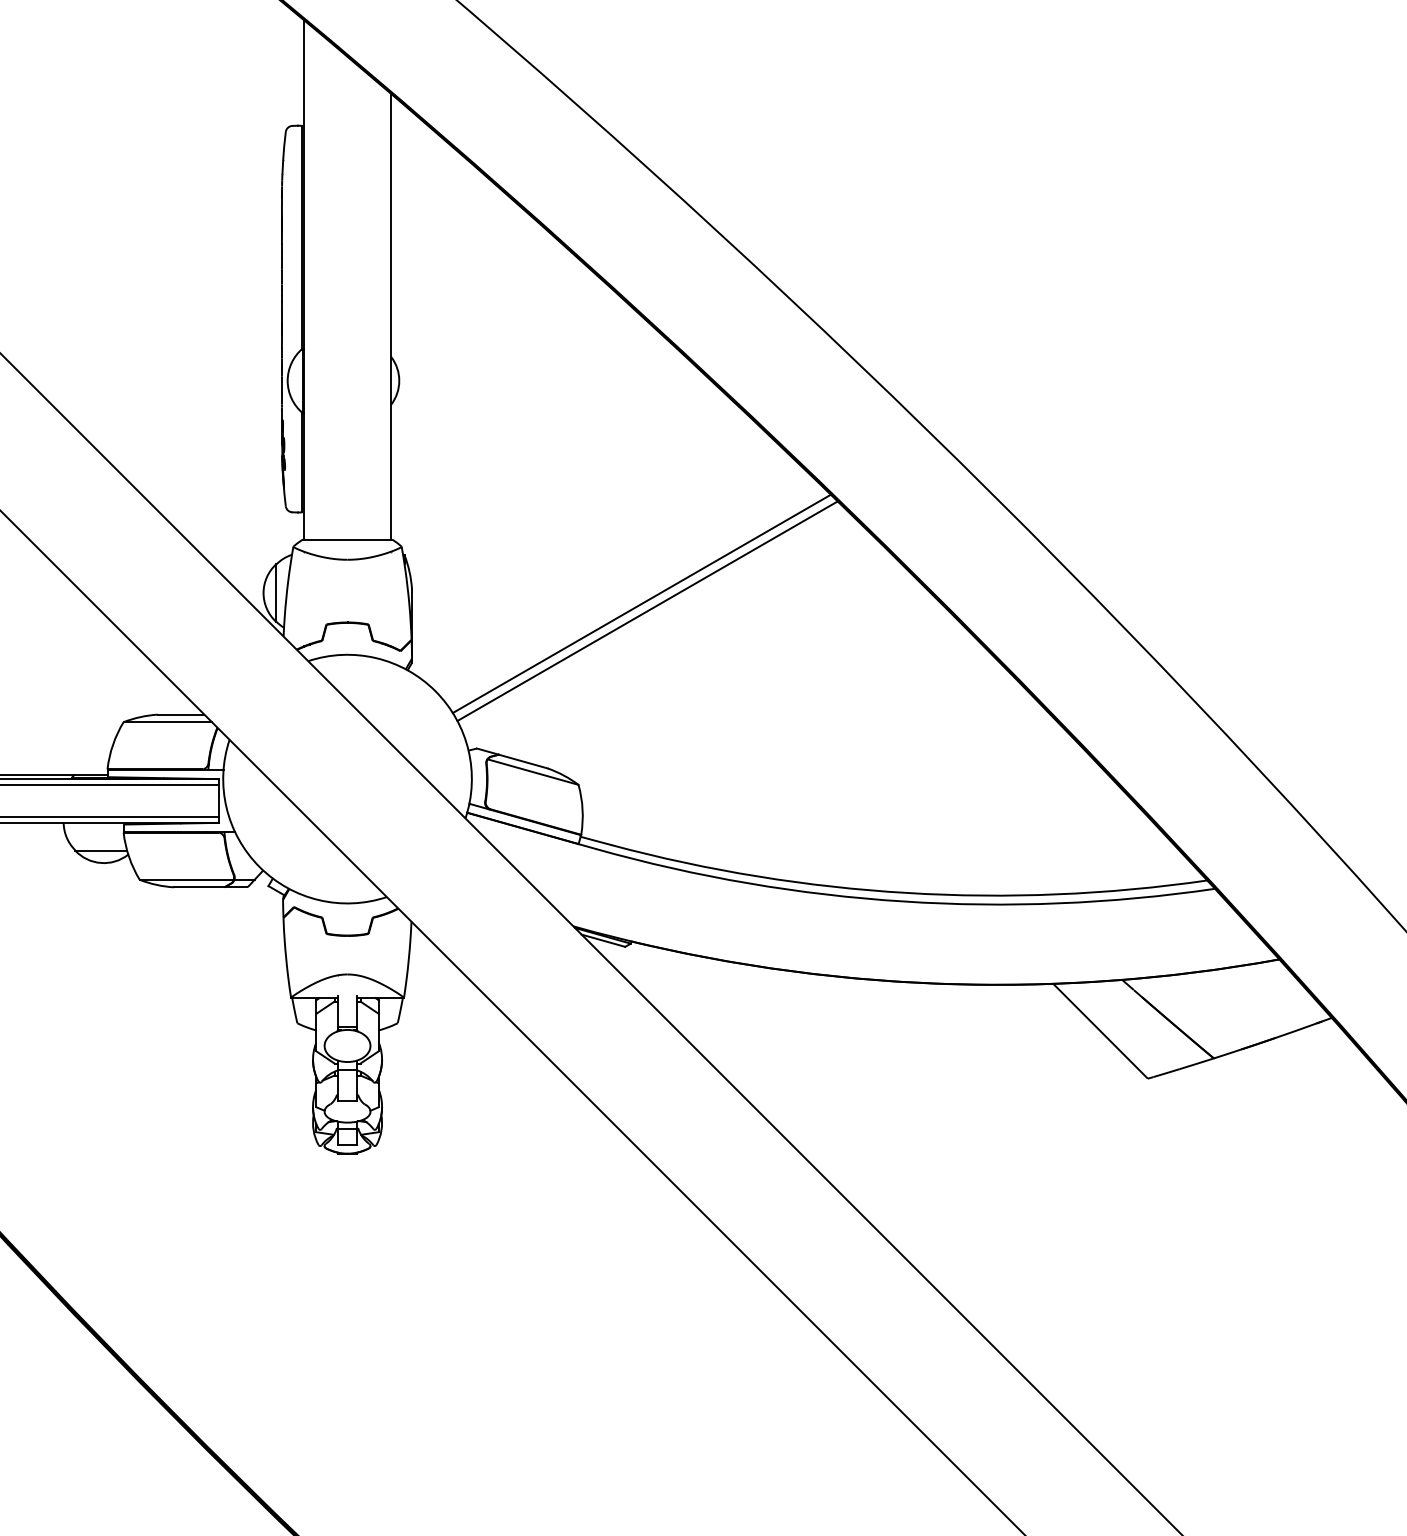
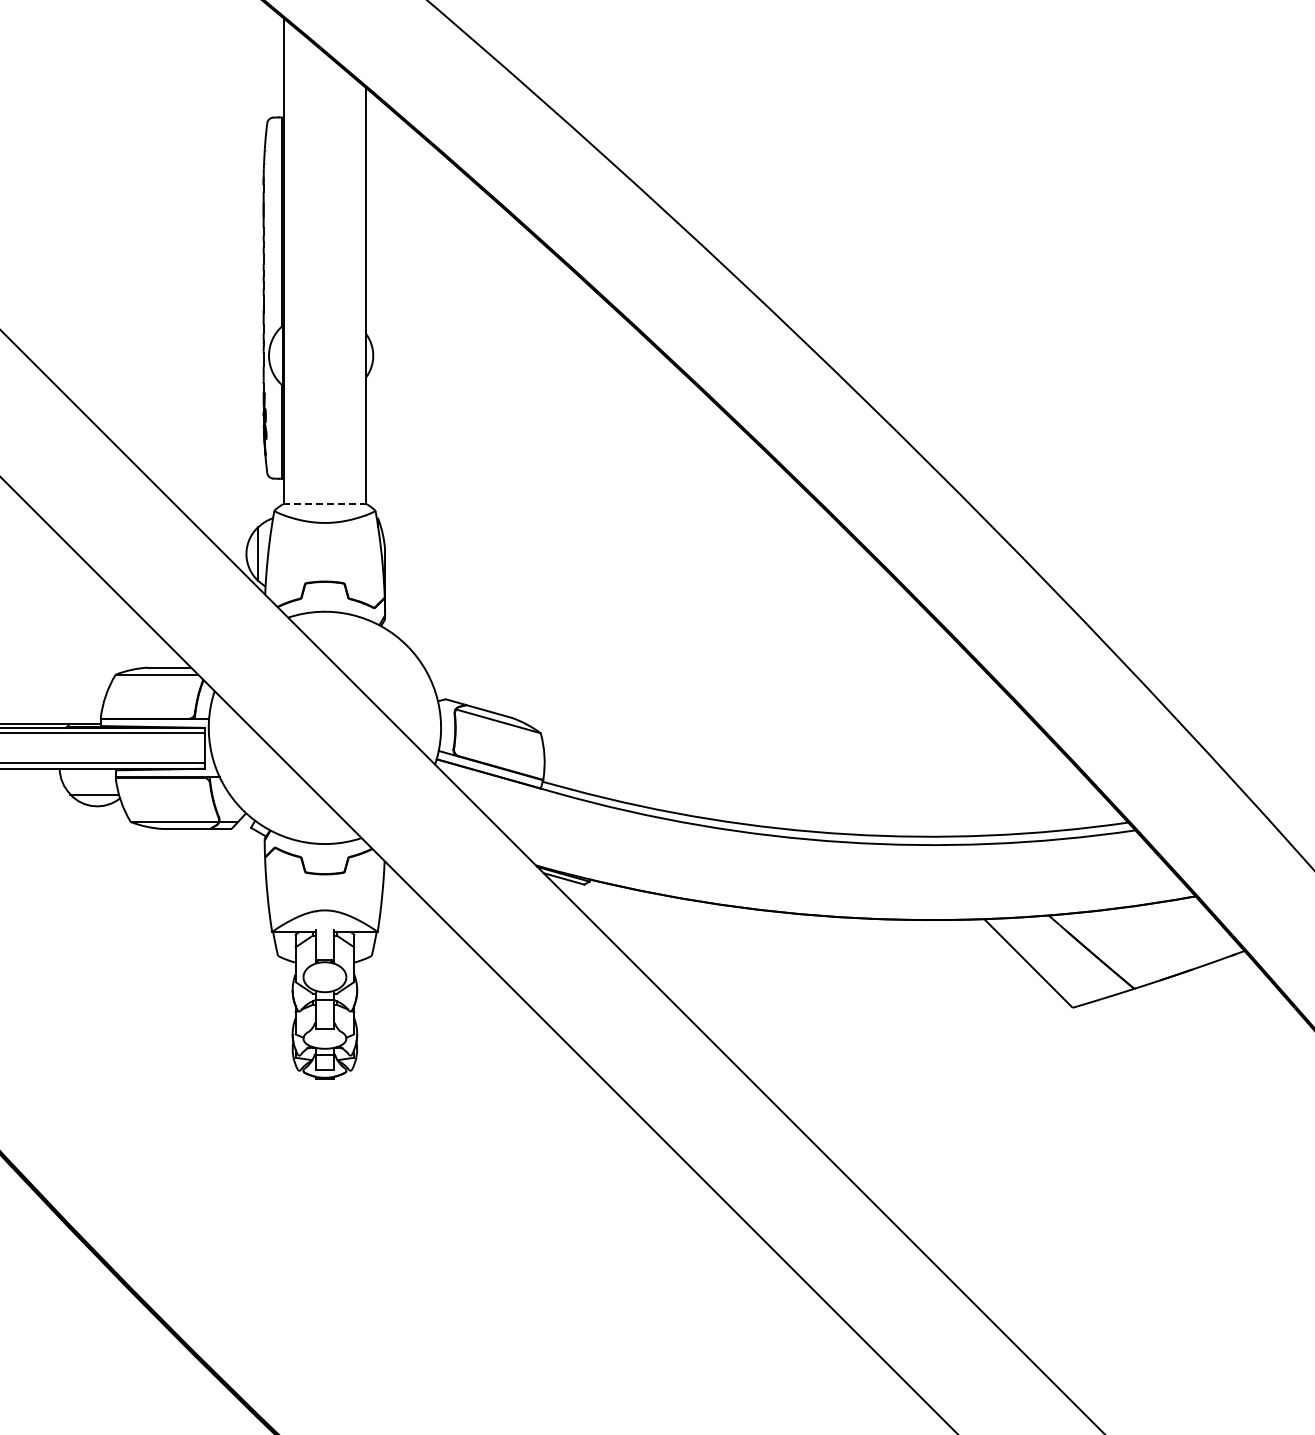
line: (347, 540) -> (324, 504), solid -> dashed
line: (641, 604) -> (599, 564), removed
line: (646, 610) -> (604, 570), removed

